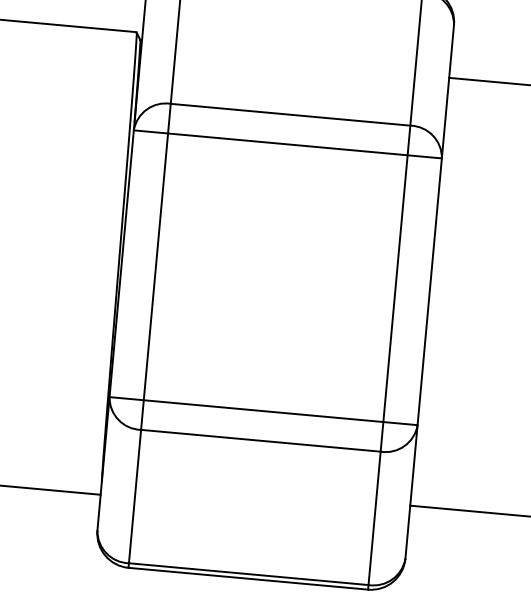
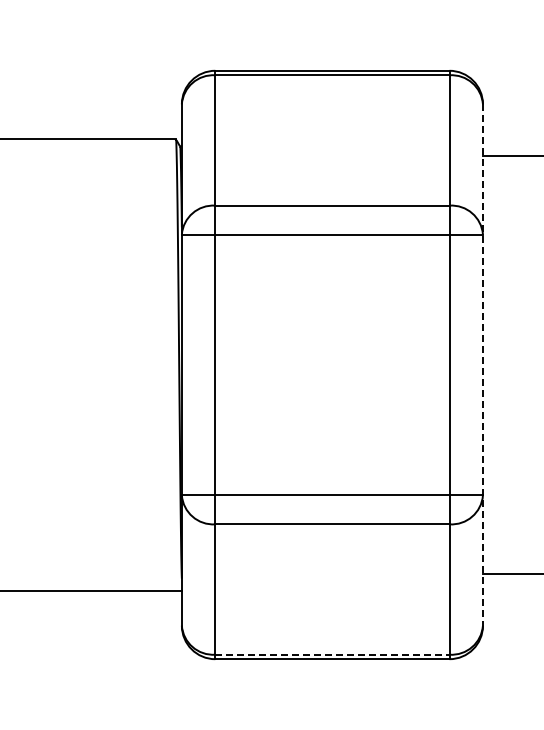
line: (429, 291) -> (482, 364), solid -> dashed
line: (248, 573) -> (332, 654), solid -> dashed

